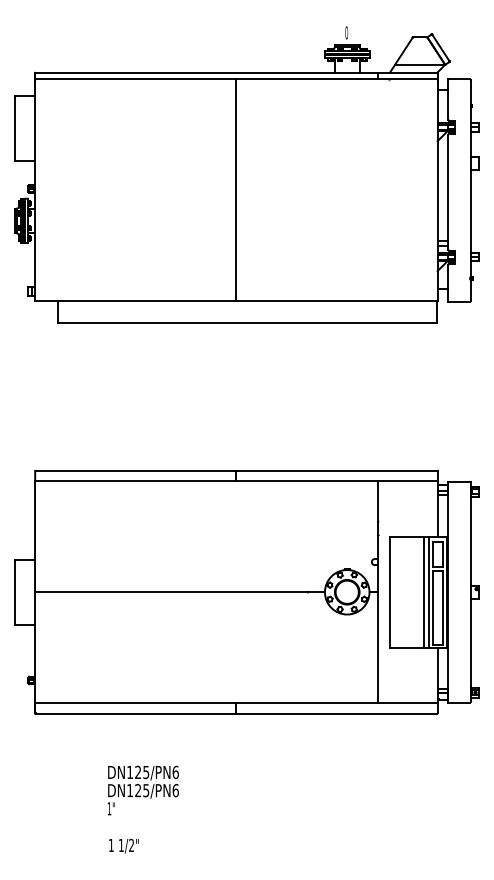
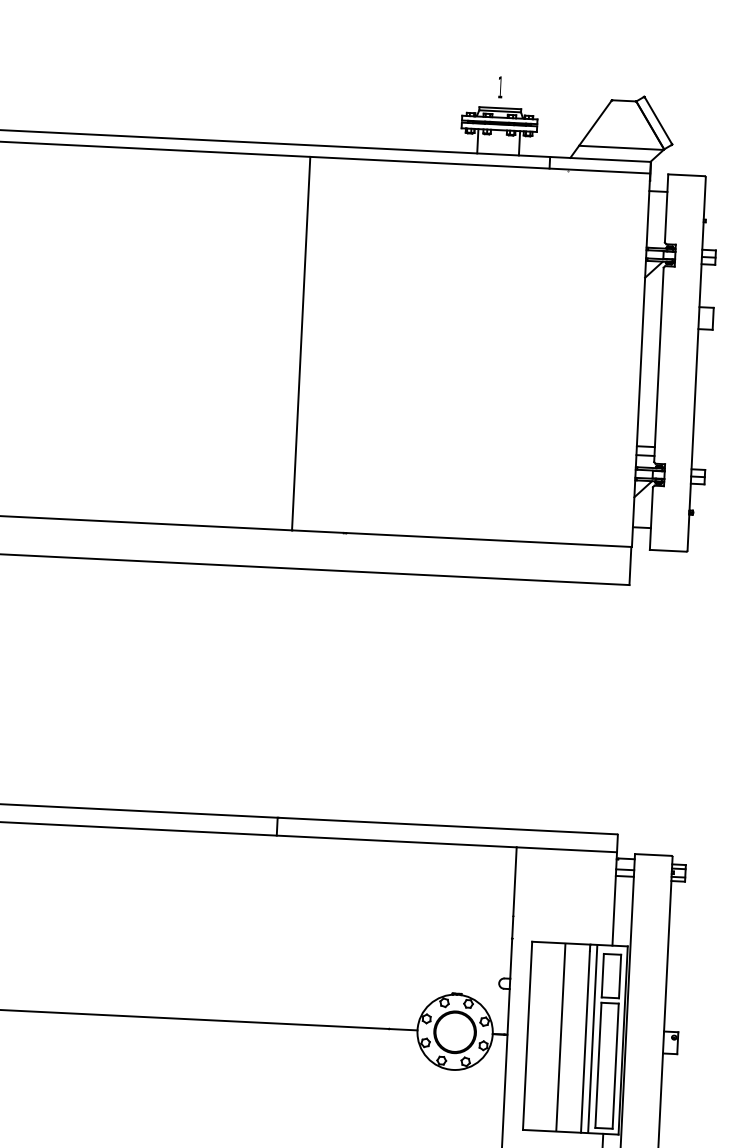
text: (346, 32) -> (500, 86), 0 -> 1
line: (409, 591) -> (560, 1036), added

